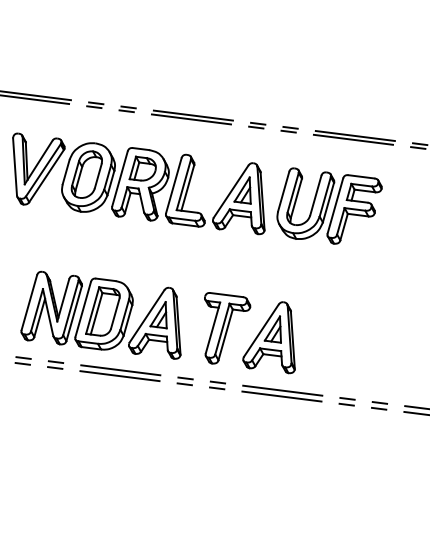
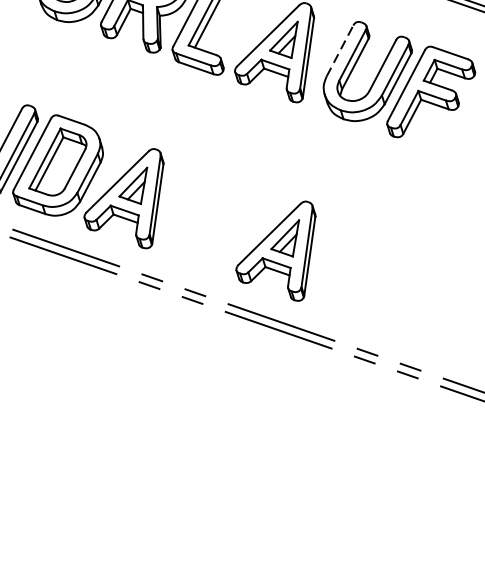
line: (283, 191) -> (339, 50), solid -> dashed
part: (227, 328) -> (223, 221), removed

